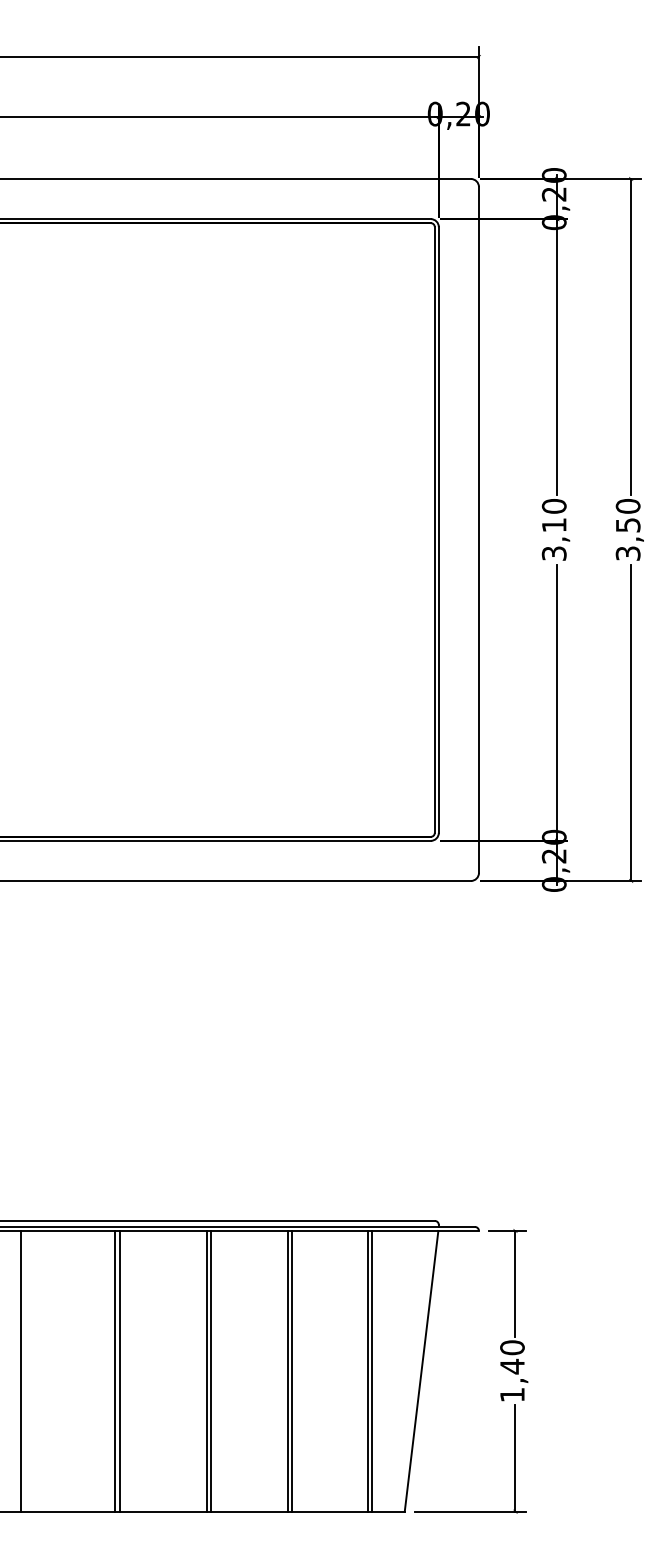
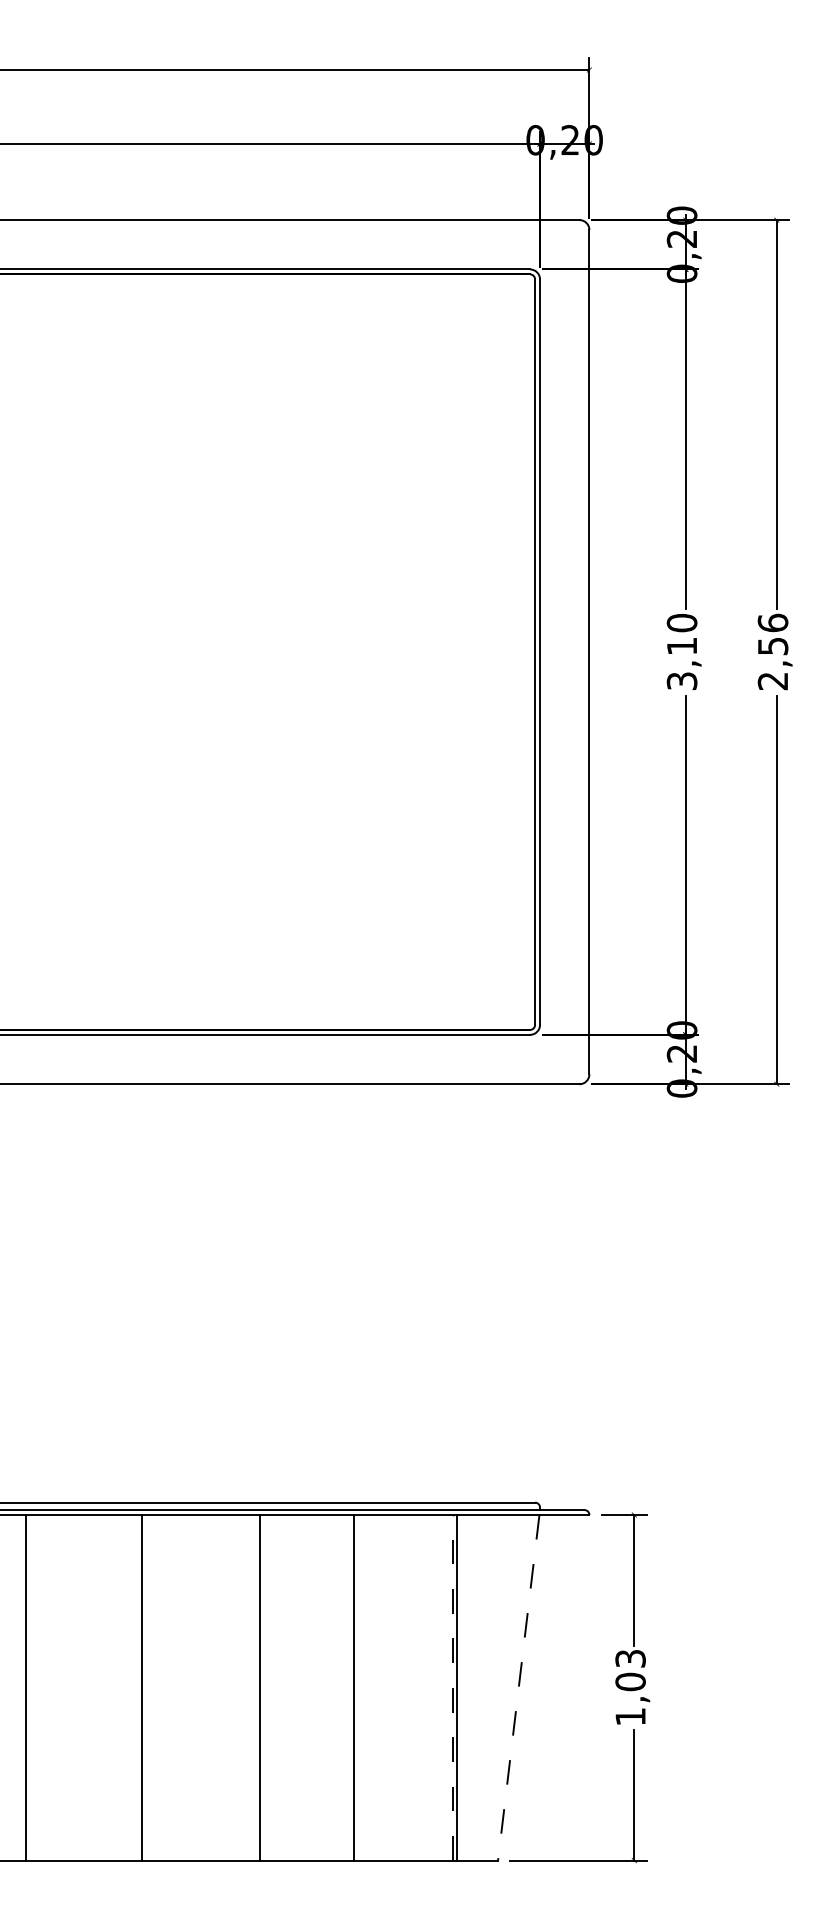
text: (627, 529) -> (772, 651), 3,50 -> 2,56
text: (512, 1357) -> (630, 1670), 1,40 -> 1,03
line: (119, 1371) -> (146, 1687), removed
line: (206, 1371) -> (254, 1687), removed
line: (291, 1371) -> (358, 1687), removed
line: (367, 1371) -> (452, 1687), solid -> dashed
line: (421, 1371) -> (518, 1688), solid -> dashed

